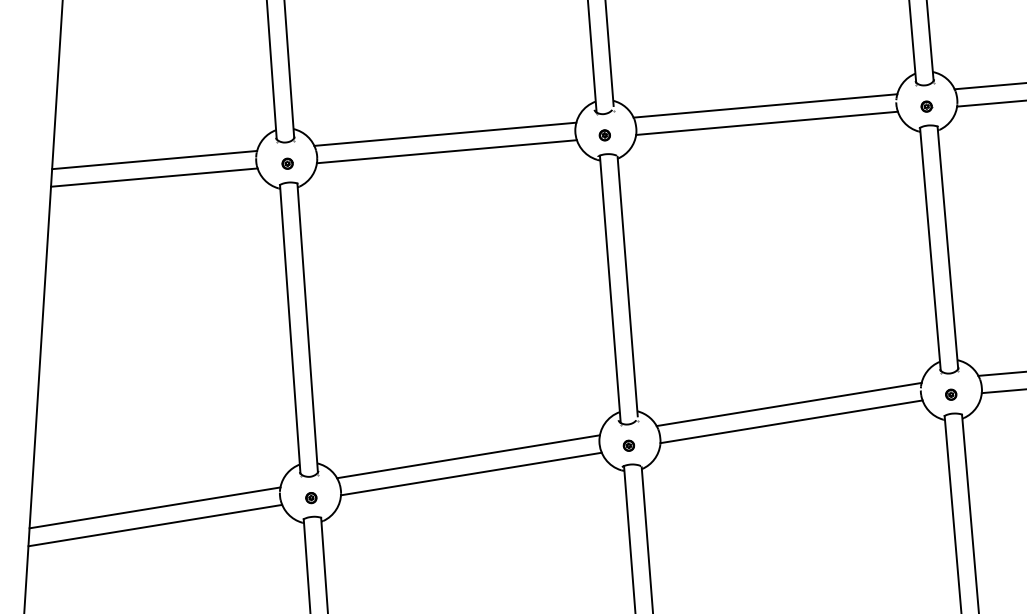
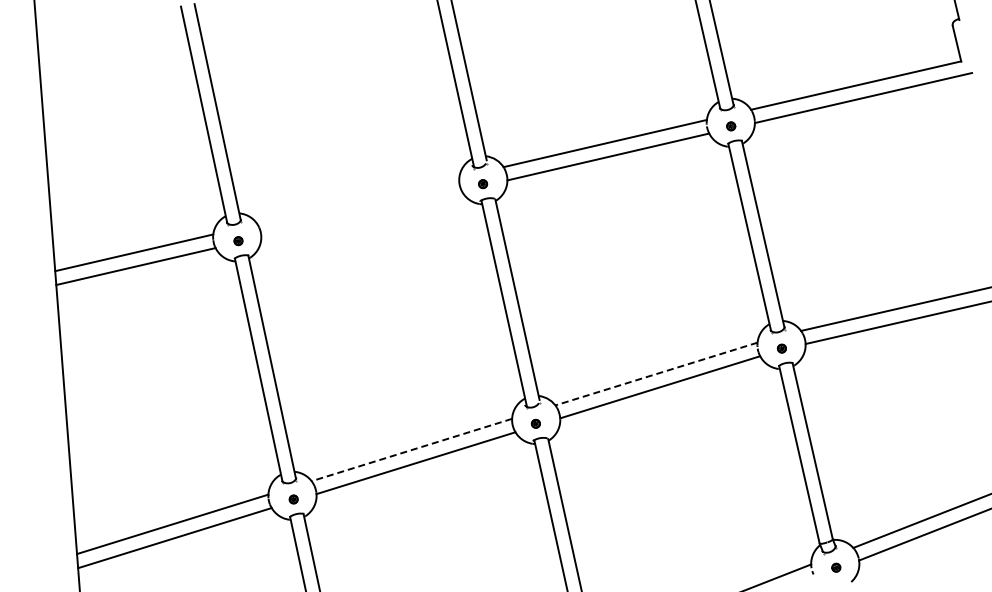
line: (445, 133) -> (358, 200), removed
line: (446, 152) -> (361, 214), removed
line: (789, 405) -> (656, 374), solid -> dashed
line: (467, 457) -> (411, 450), solid -> dashed

